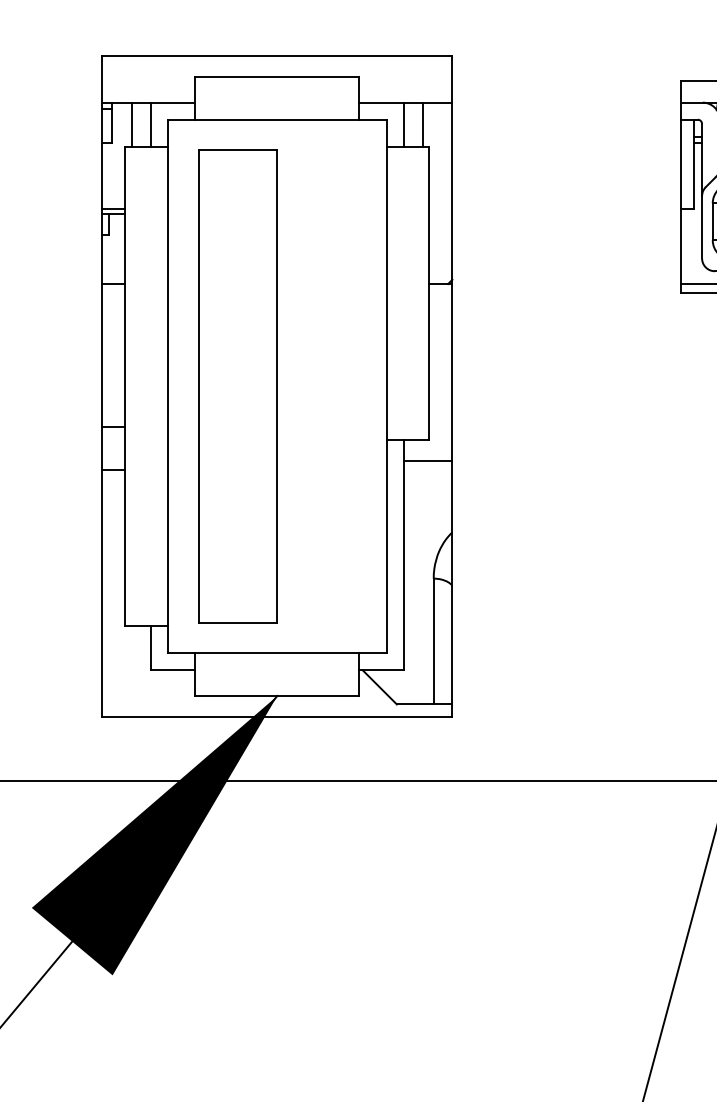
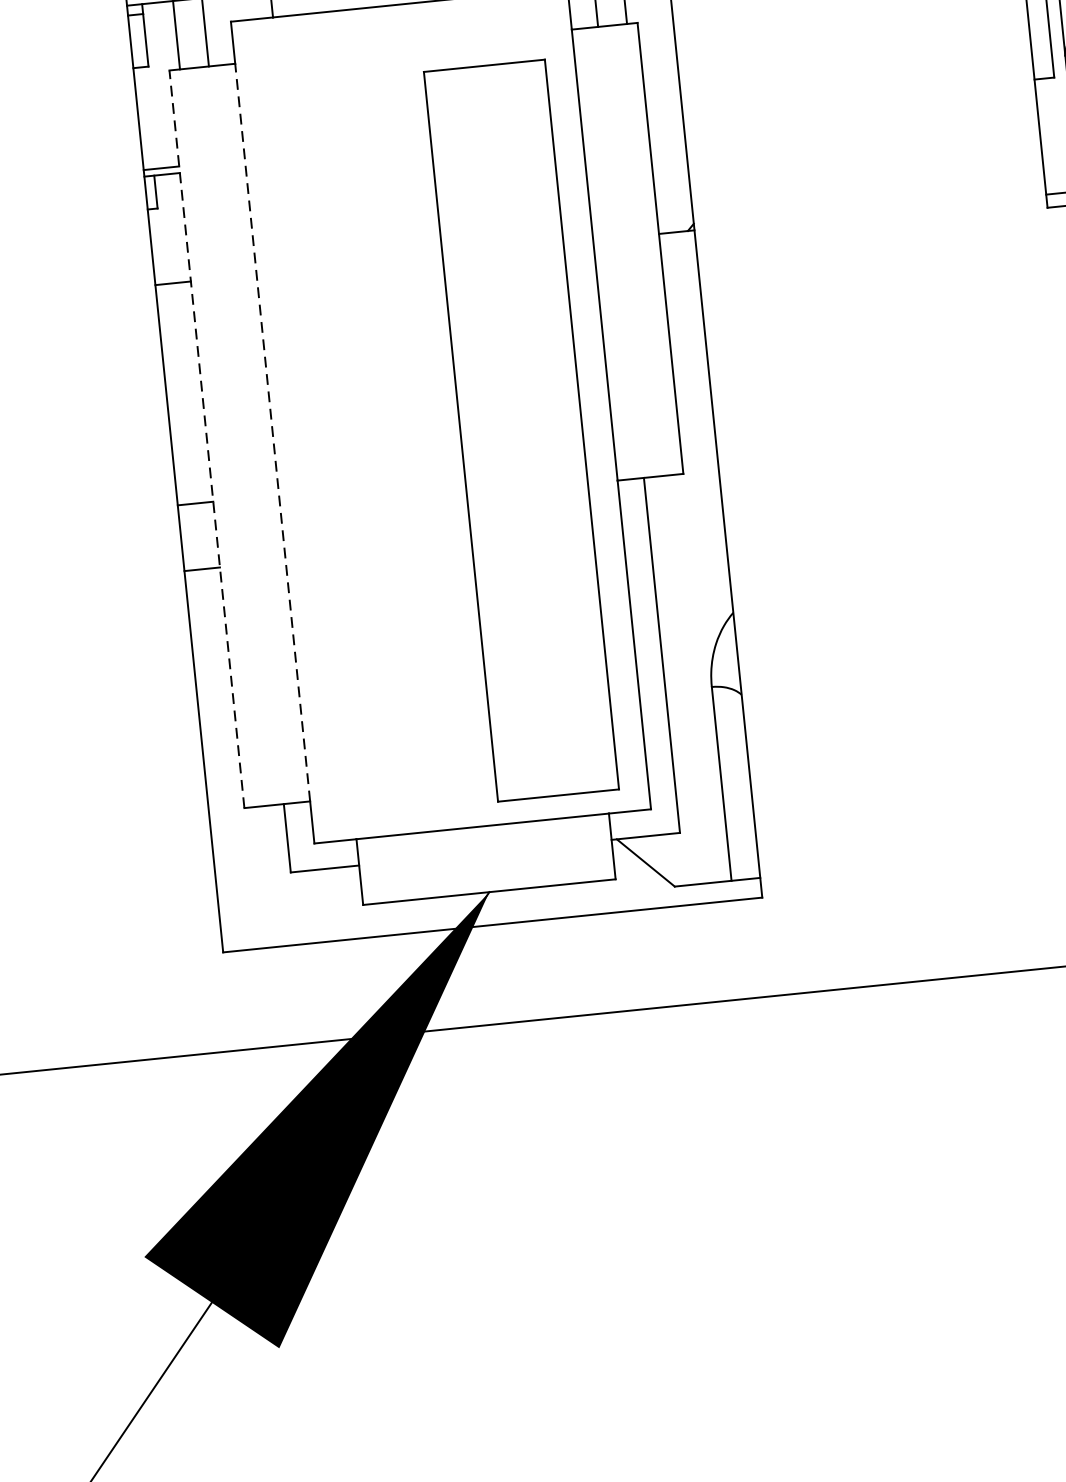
line: (125, 385) -> (206, 437), solid -> dashed
line: (168, 385) -> (273, 431), solid -> dashed
part: (237, 386) -> (520, 430), moved
line: (427, 461) -> (683, 507), removed

